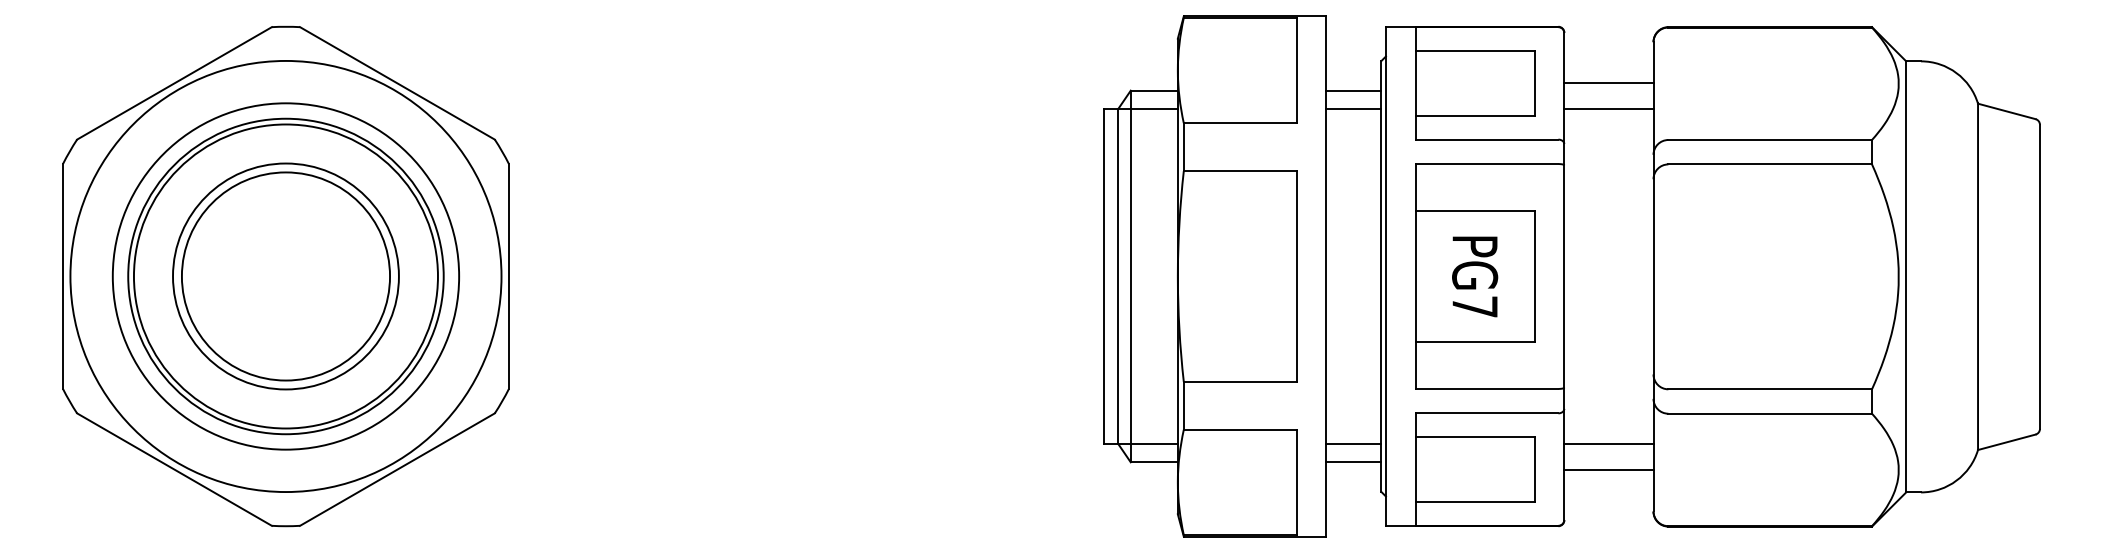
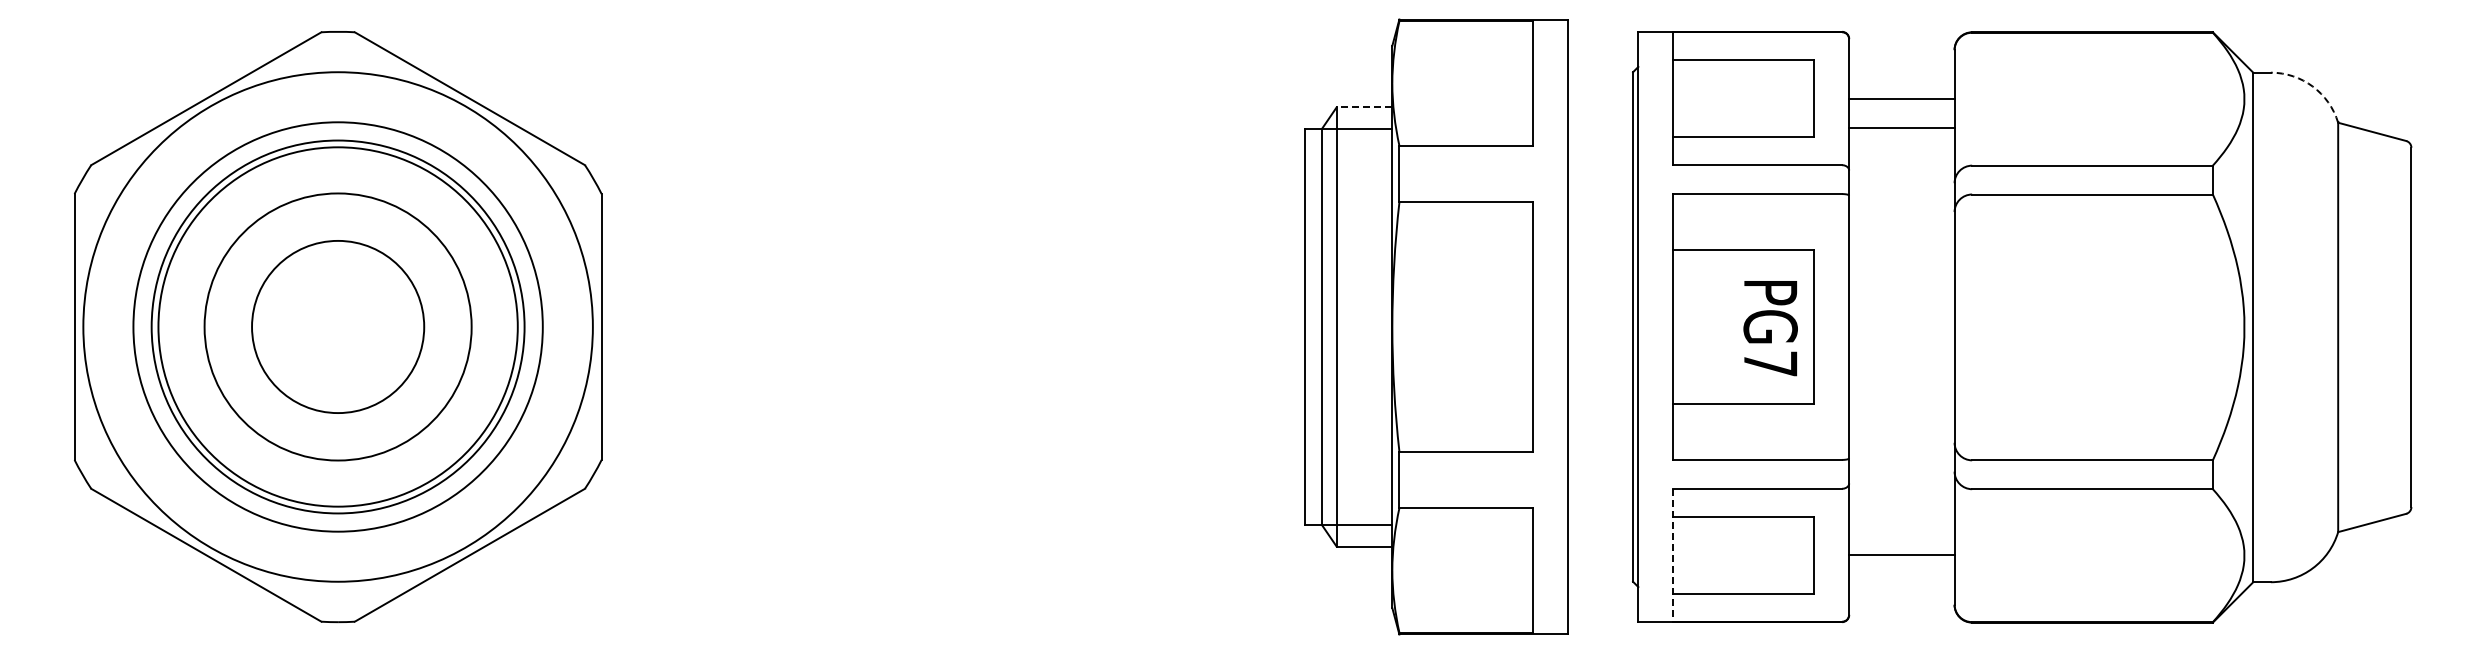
arc: (1956, 73) -> (2312, 86), solid -> dashed
line: (1154, 90) -> (1364, 107), solid -> dashed
line: (1353, 90) -> (1600, 107), removed
line: (1353, 108) -> (1600, 128), removed
circle: (286, 276) -> (338, 326), size x0.7
text: (1474, 276) -> (1770, 328), moved
line: (1353, 444) -> (1600, 525), removed
line: (1608, 444) -> (1901, 525), removed
line: (1353, 462) -> (1600, 546), removed
line: (1415, 469) -> (1673, 555), solid -> dashed

